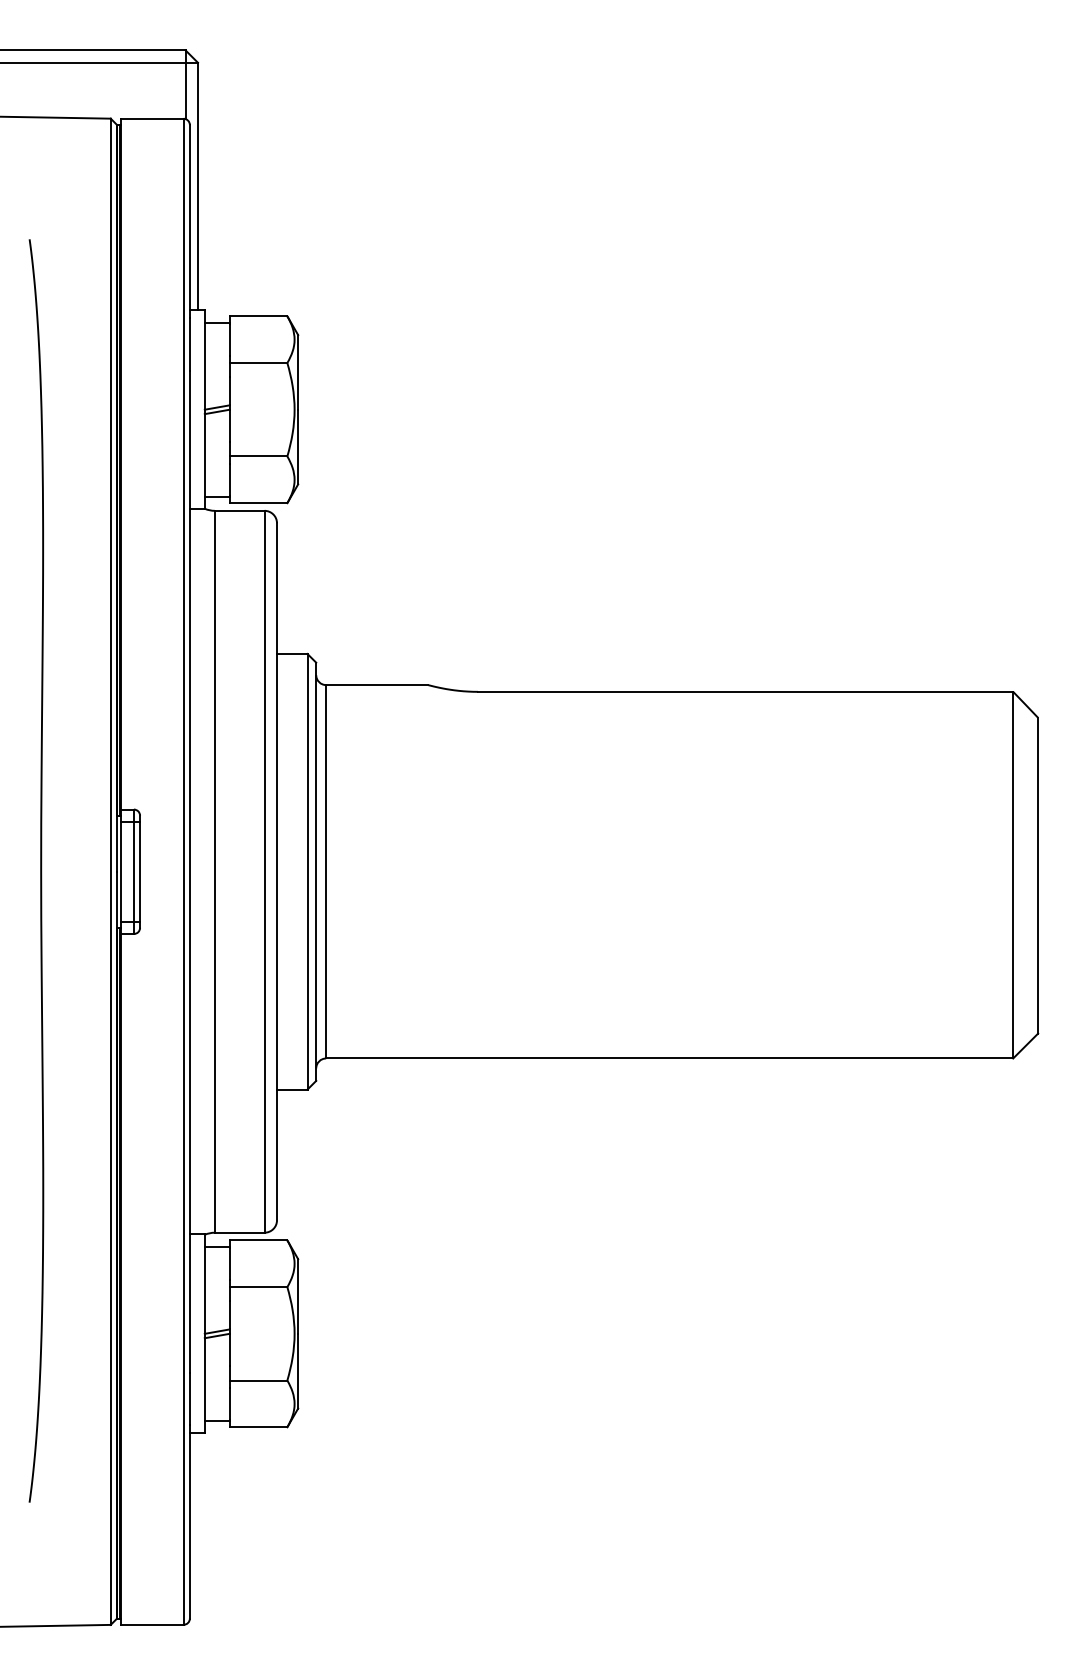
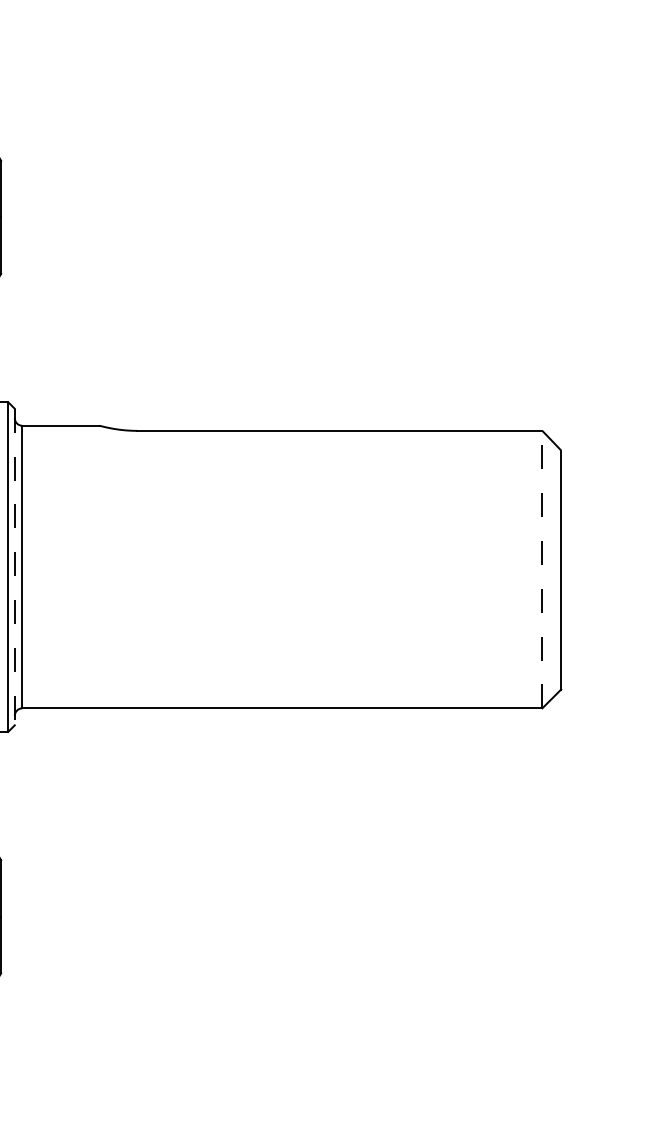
line: (316, 872) -> (15, 567), solid -> dashed
line: (1013, 874) -> (542, 569), solid -> dashed

